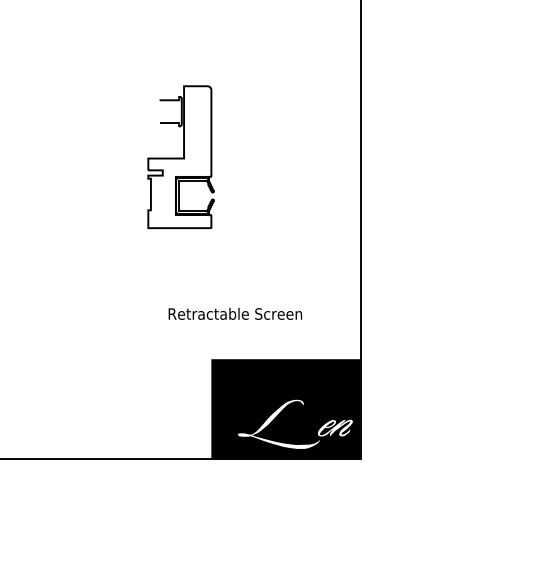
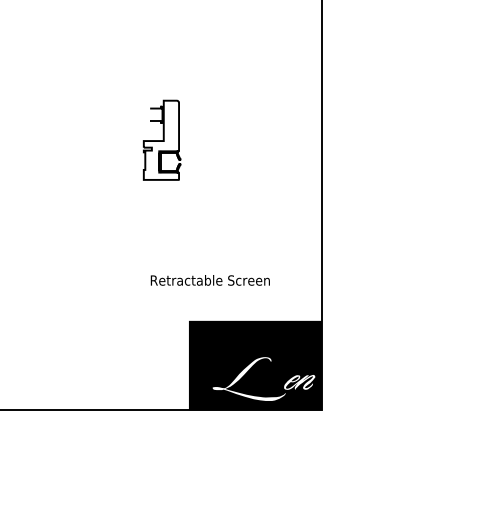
part: (181, 156) -> (162, 139), size x0.62

